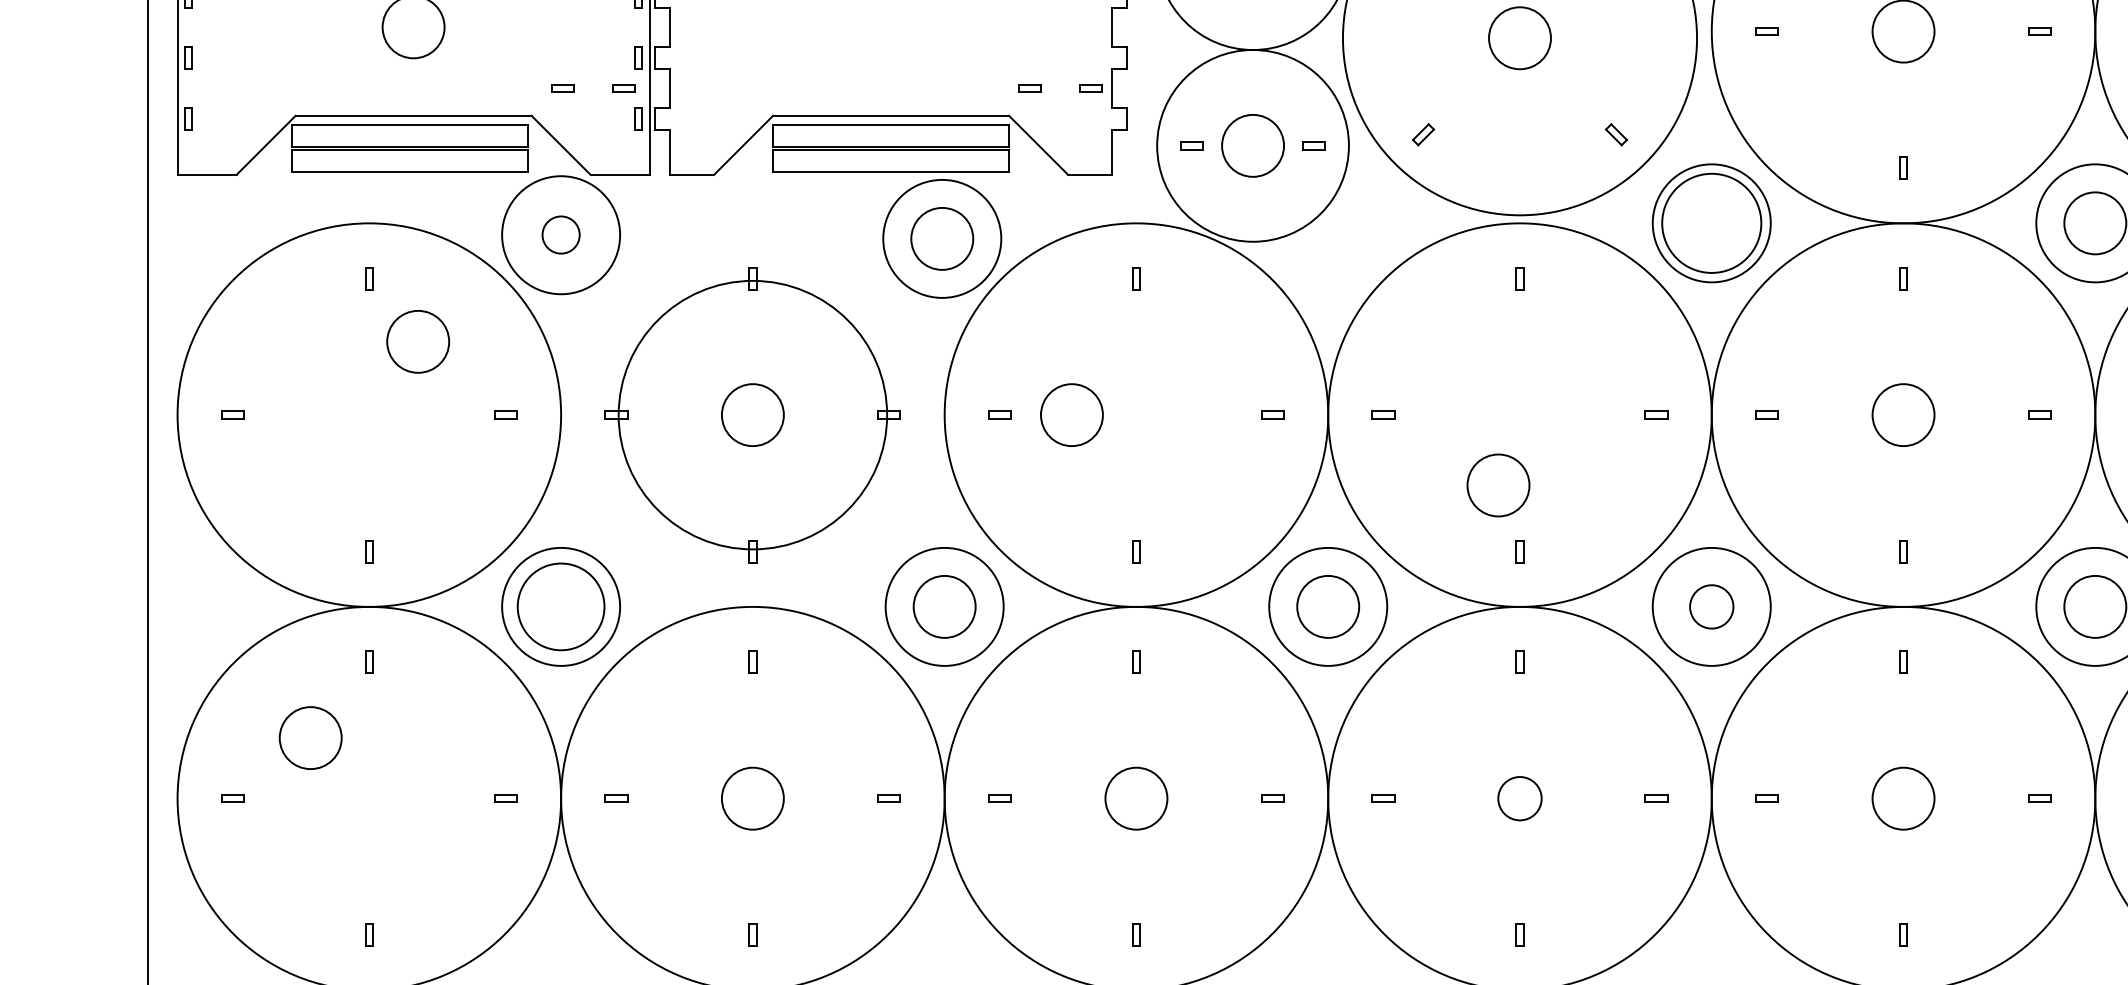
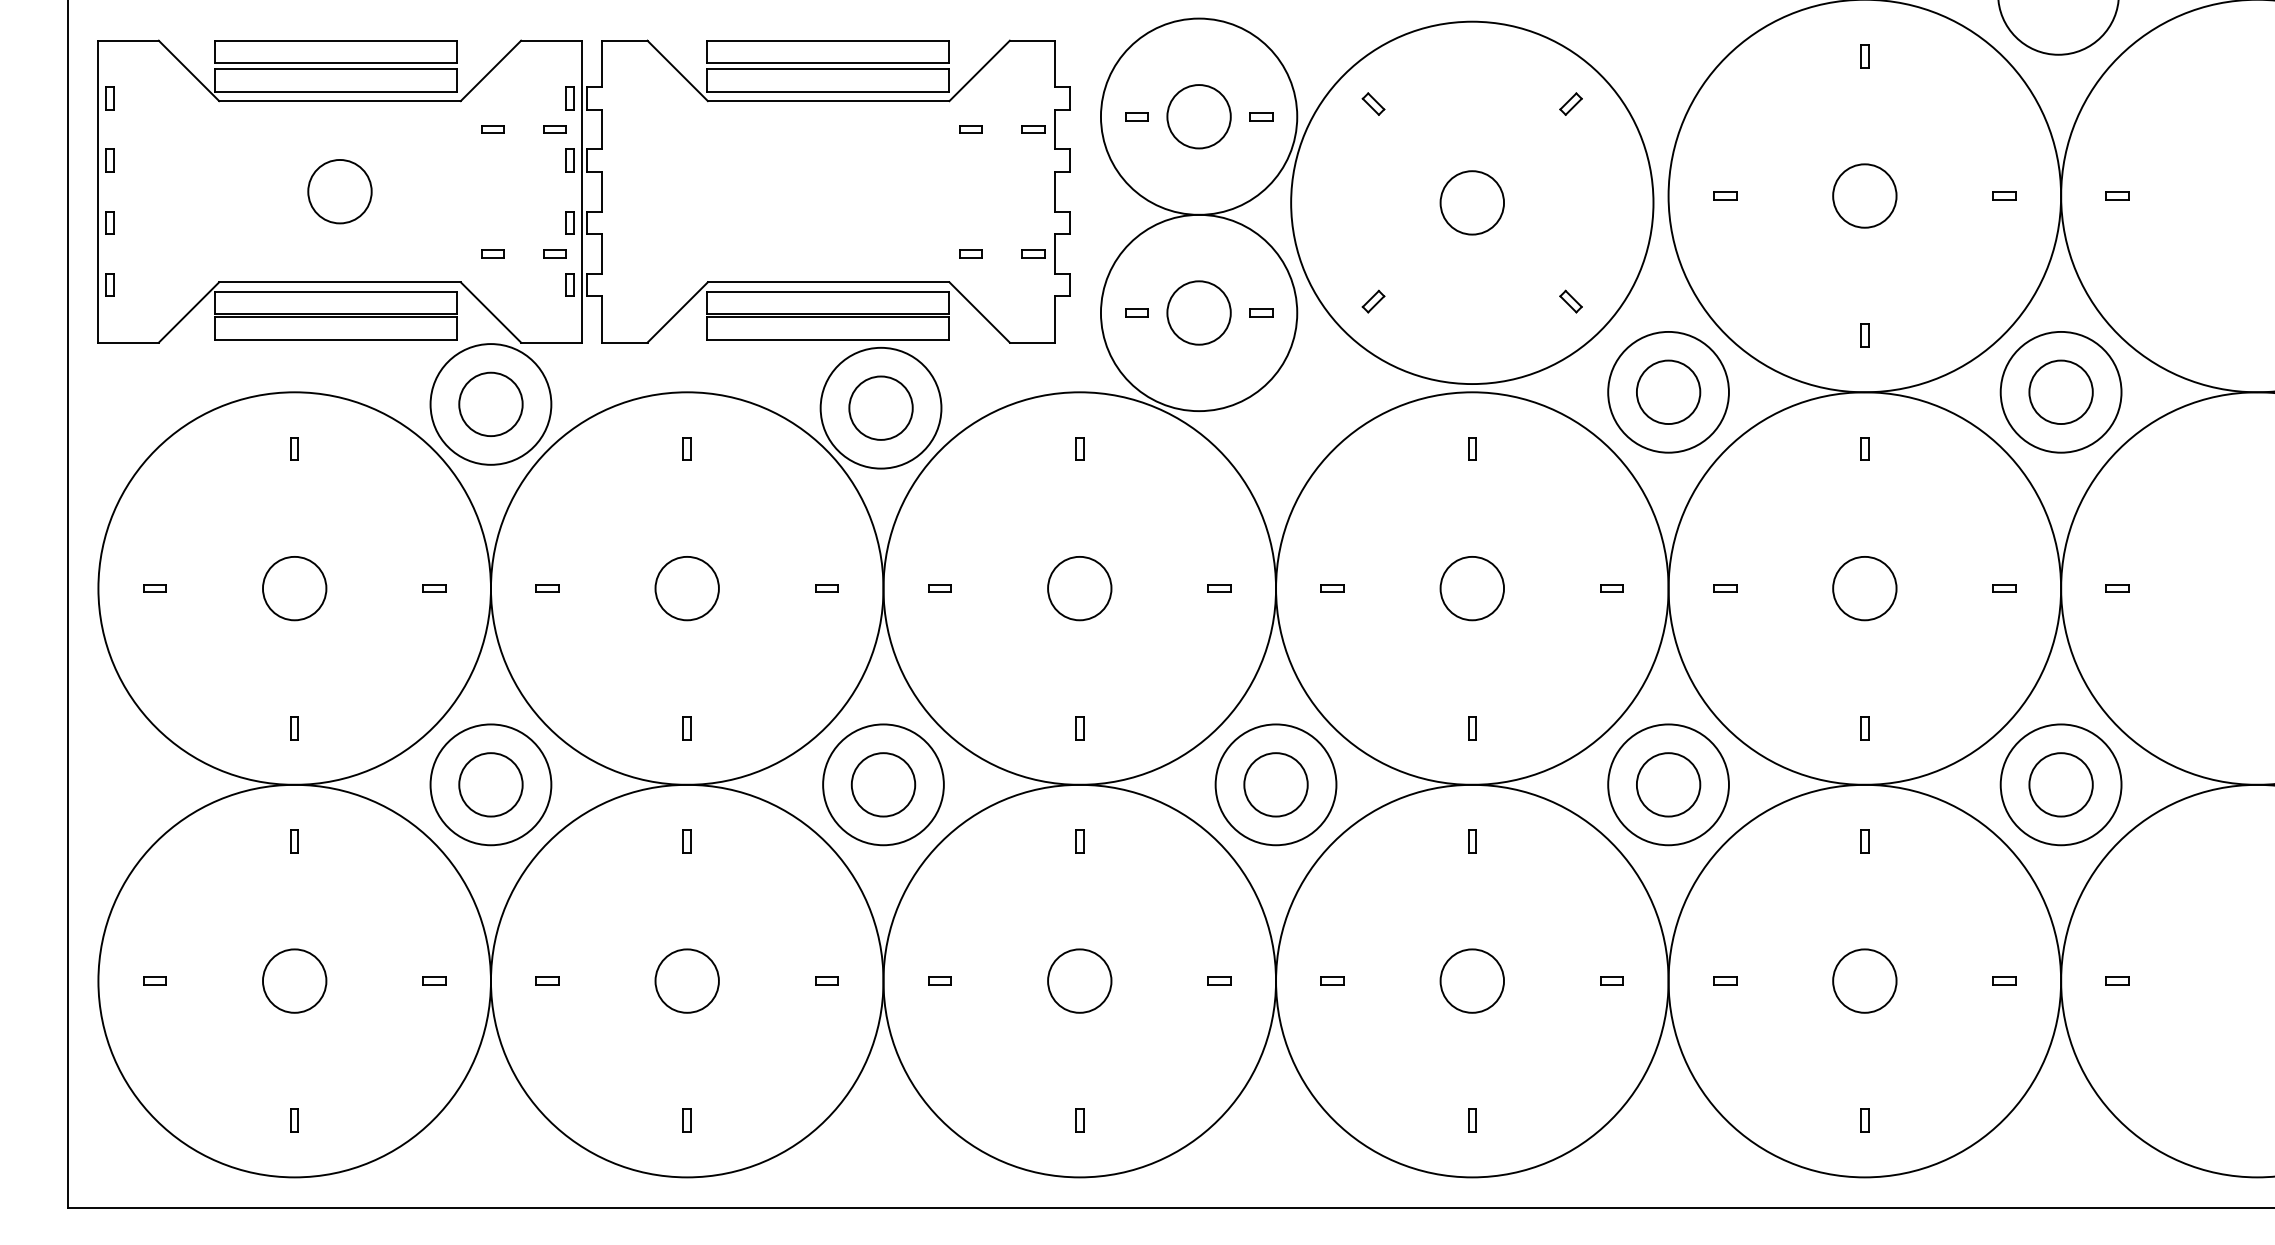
circle: (1711, 223) -> (1668, 392), size x0.62
circle: (560, 234) -> (490, 403), size x1.67
circle: (418, 341) -> (294, 588), moved
circle: (752, 415) -> (686, 588), size x1.43
circle: (1071, 415) -> (1079, 588), moved
circle: (1497, 485) -> (1471, 588), moved
circle: (560, 606) -> (490, 784), size x0.71
circle: (1711, 606) -> (1668, 784), size x1.43
circle: (310, 737) -> (294, 980), moved
circle: (1520, 798) -> (1472, 980), size x1.43

